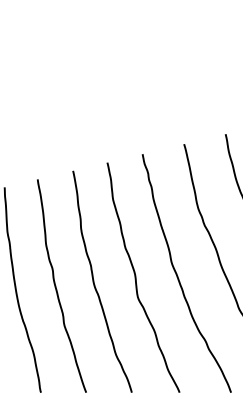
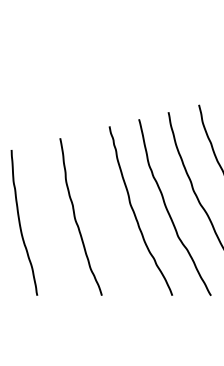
curve: (136, 276) -> (105, 213), removed
curve: (56, 285) -> (48, 219), removed

